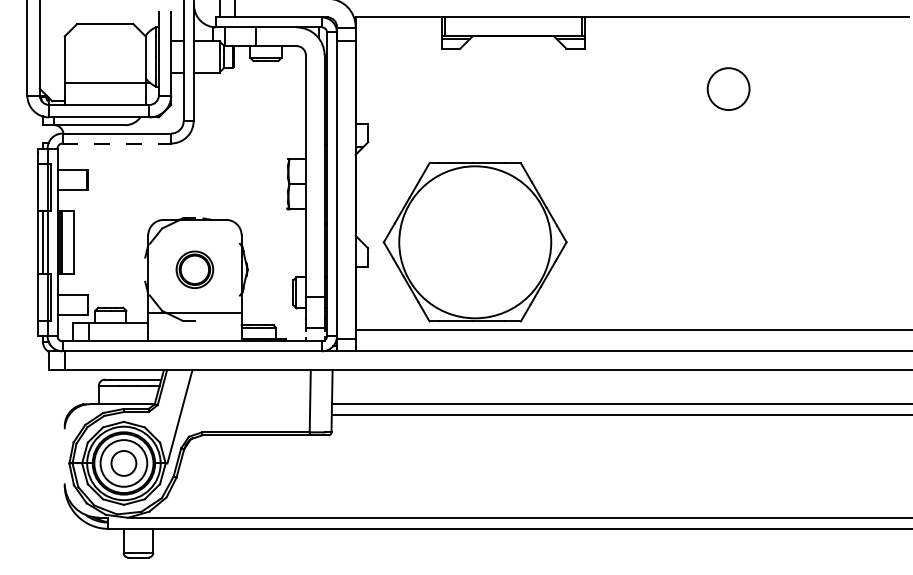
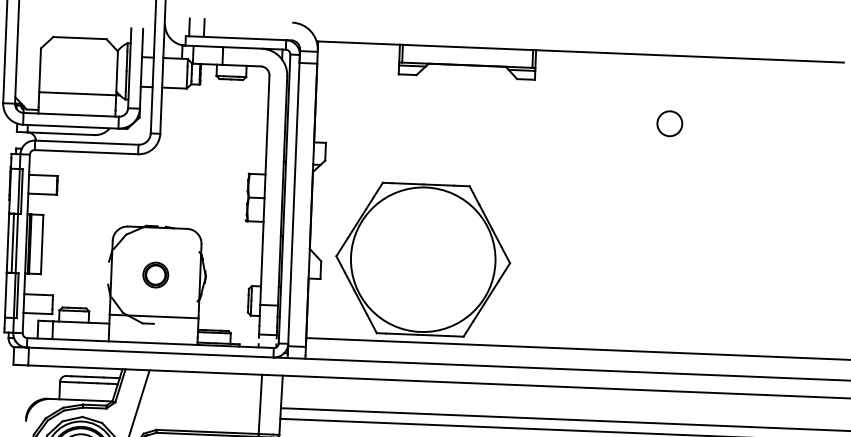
circle: (728, 88) -> (669, 123), size x0.62
line: (117, 143) -> (87, 152), dashed -> solid
part: (194, 269) -> (155, 274), size x0.71

